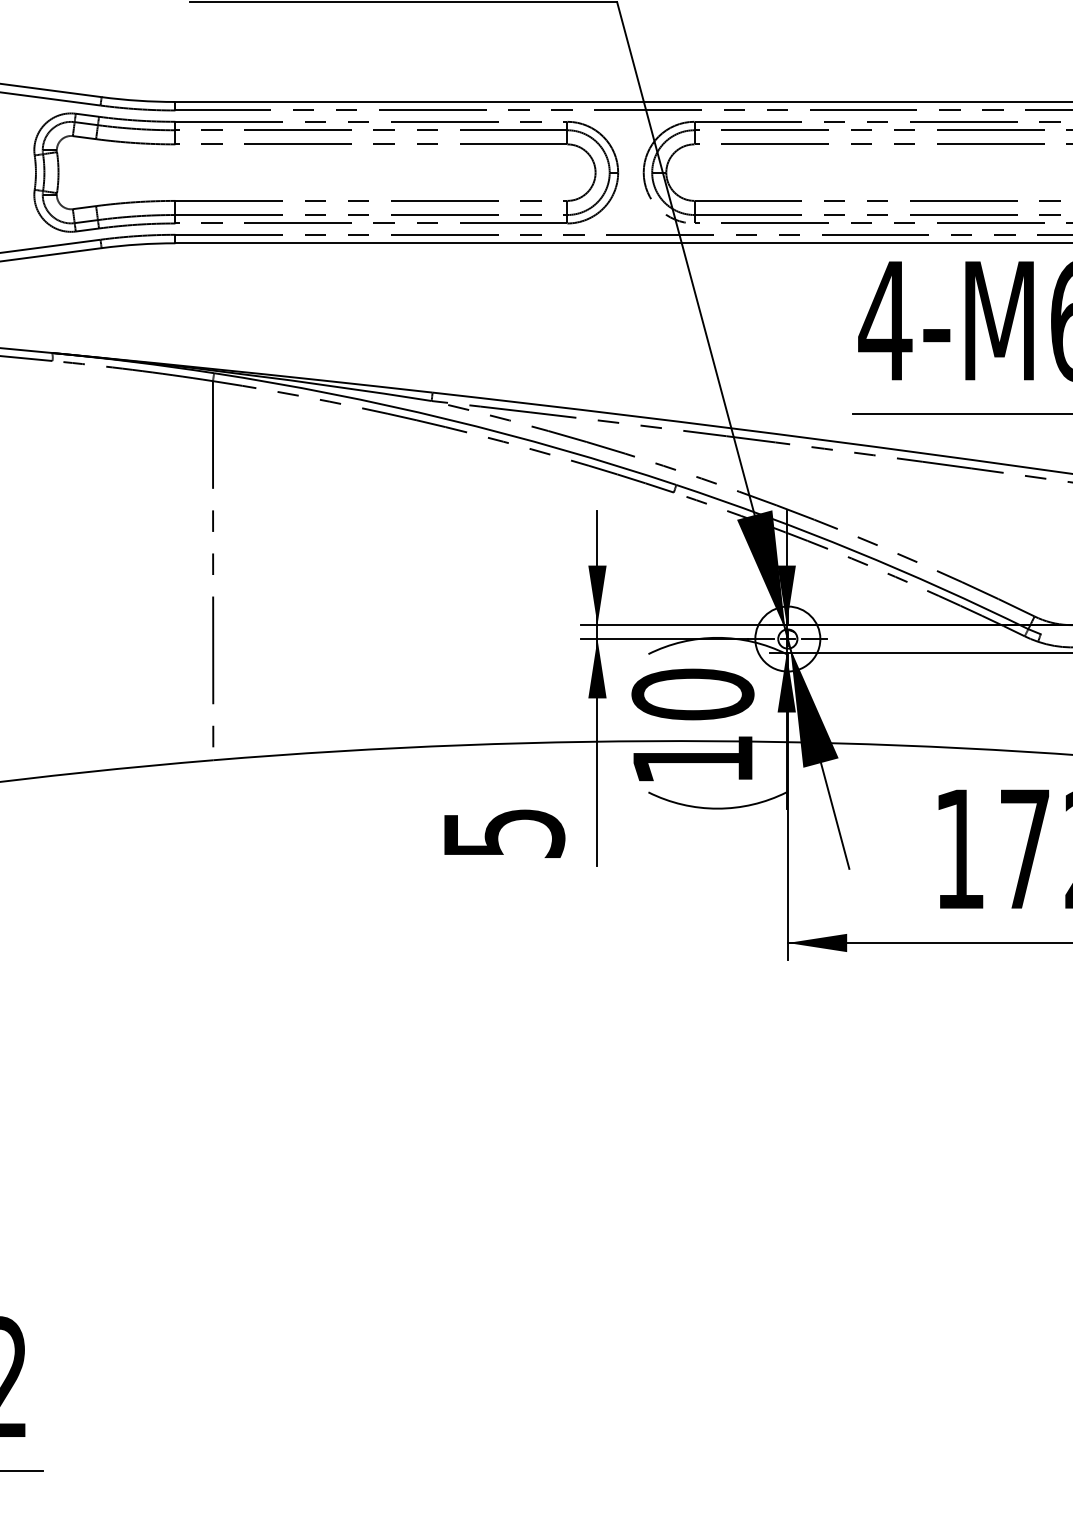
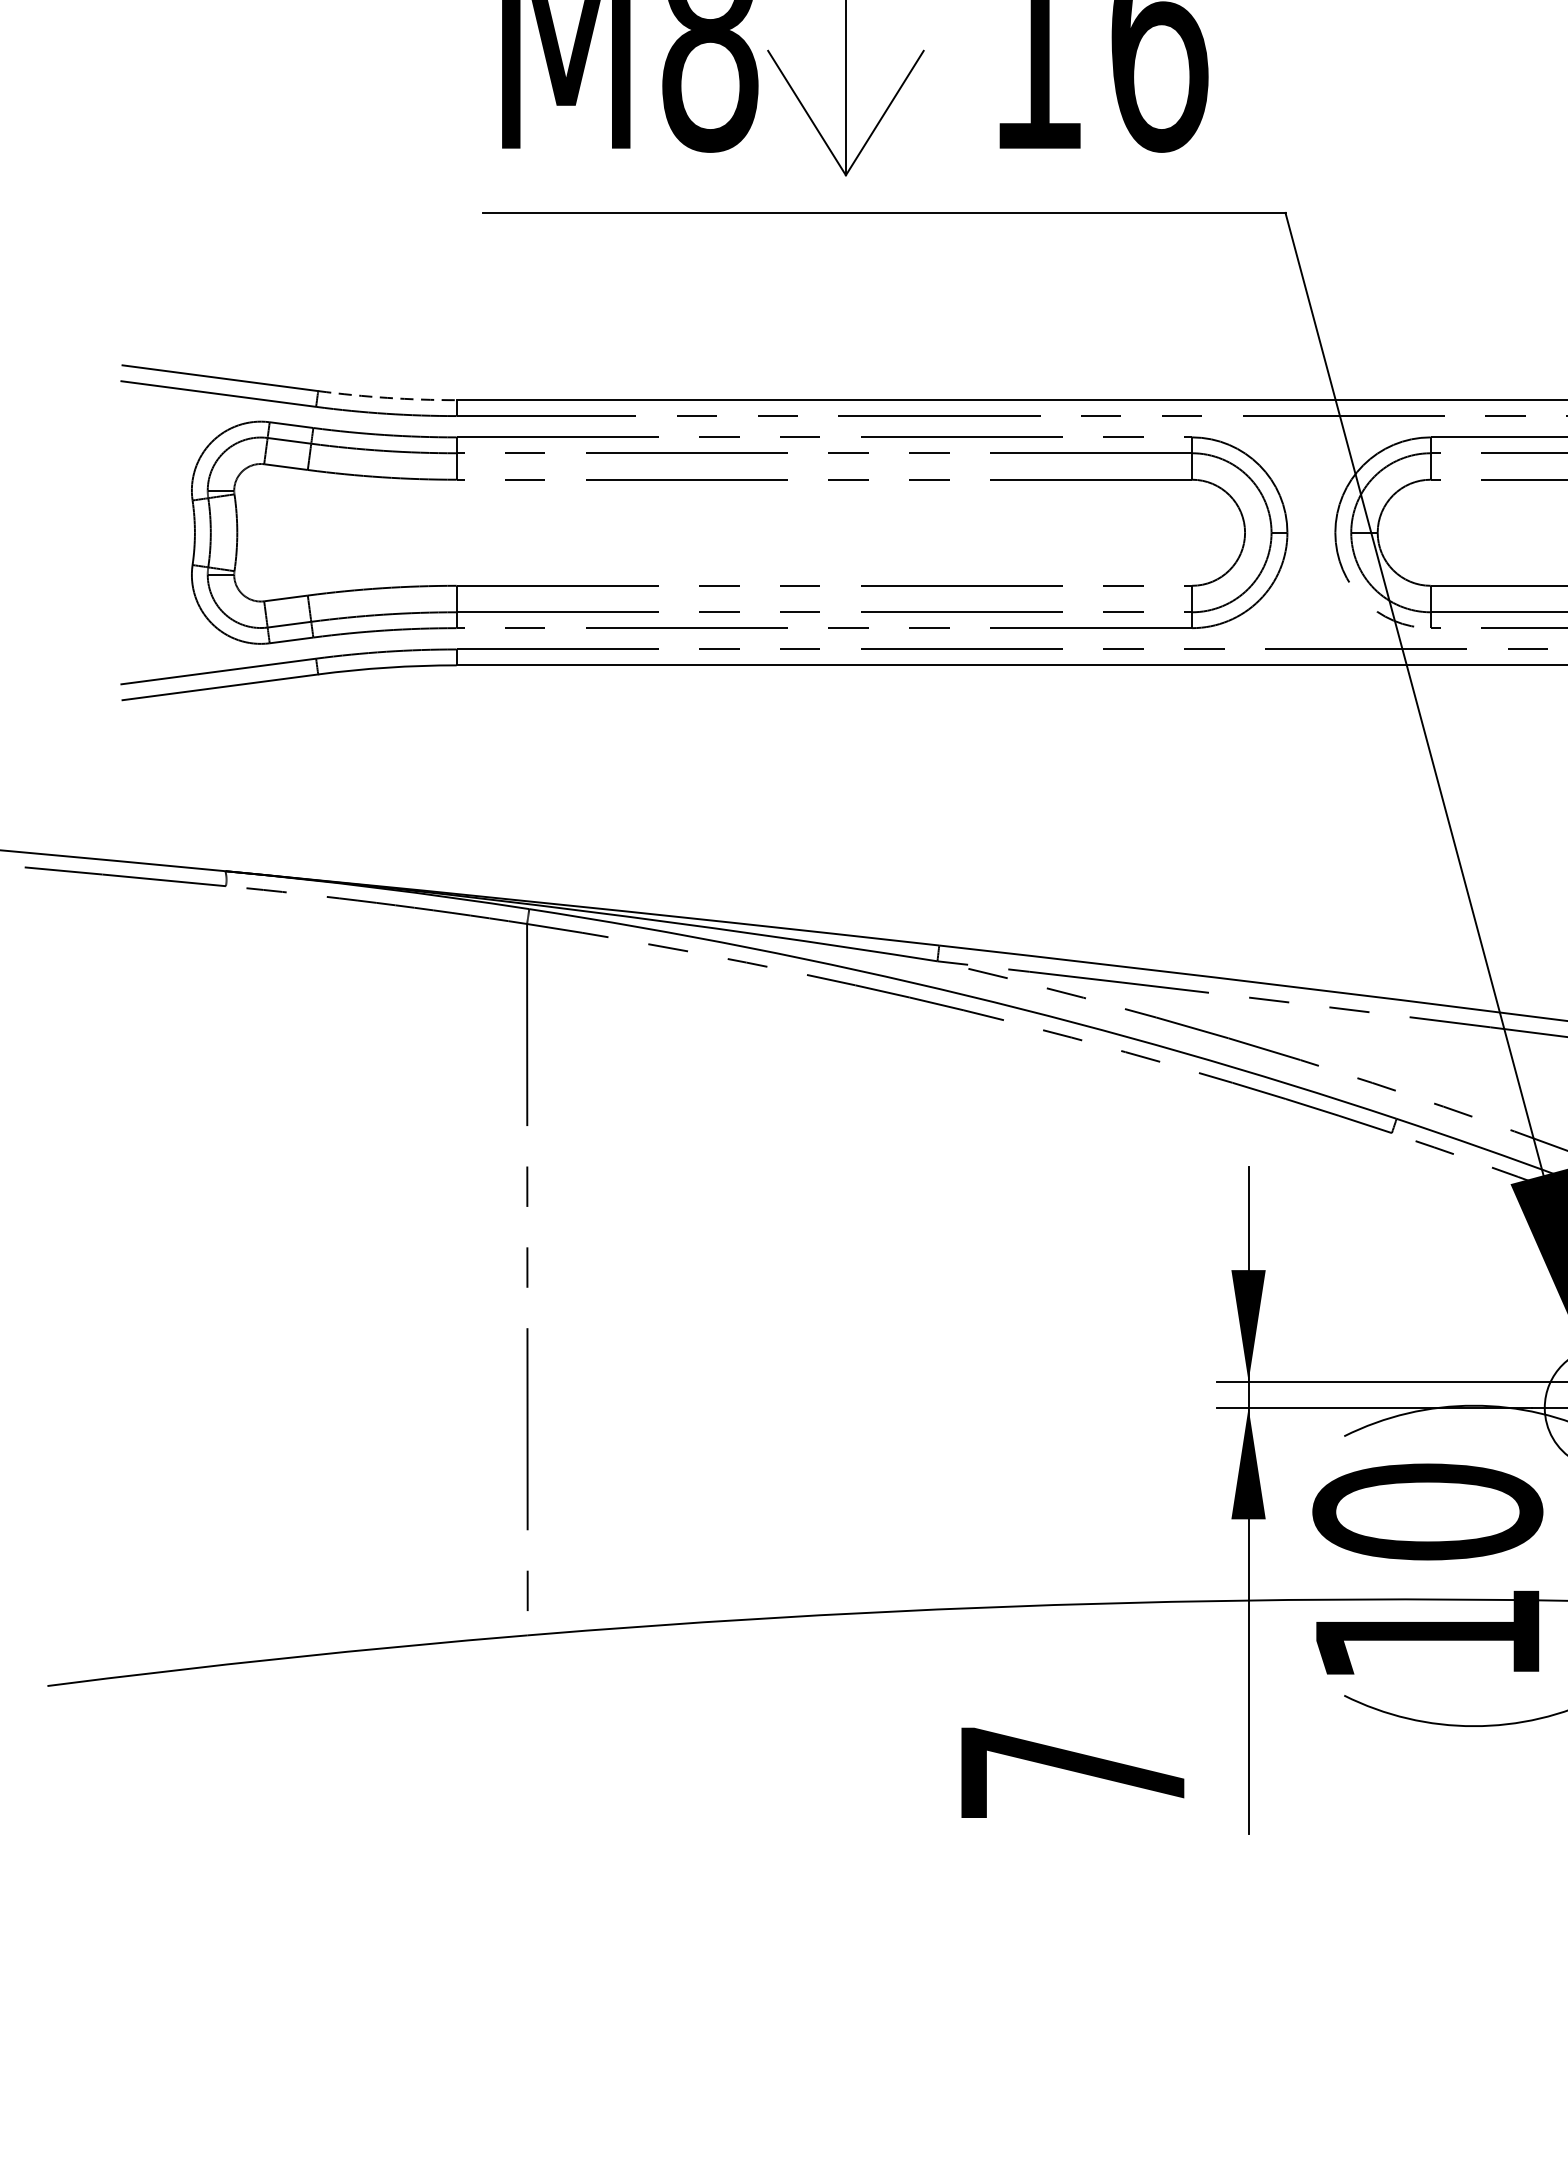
arc: (138, 100) -> (387, 397), solid -> dashed
text: (504, 833) -> (1074, 1772), 5 -> 7

